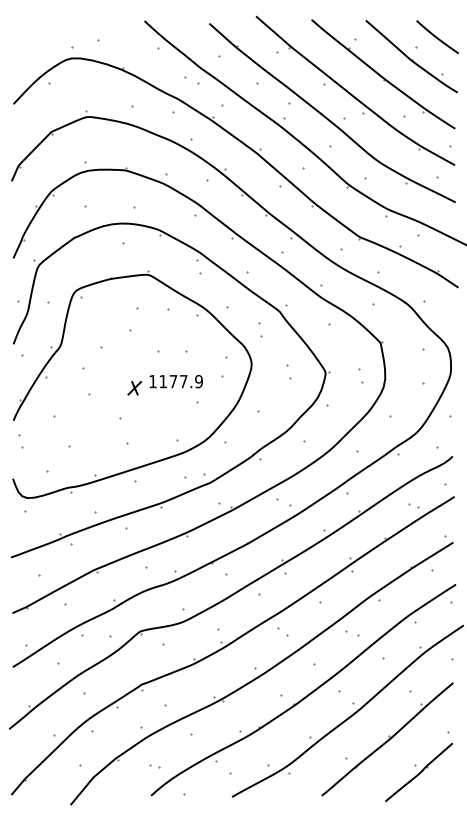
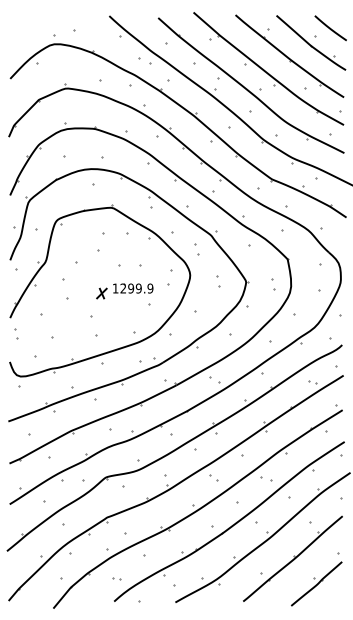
text: (172, 381) -> (130, 288), 1177.9 -> 1299.9

